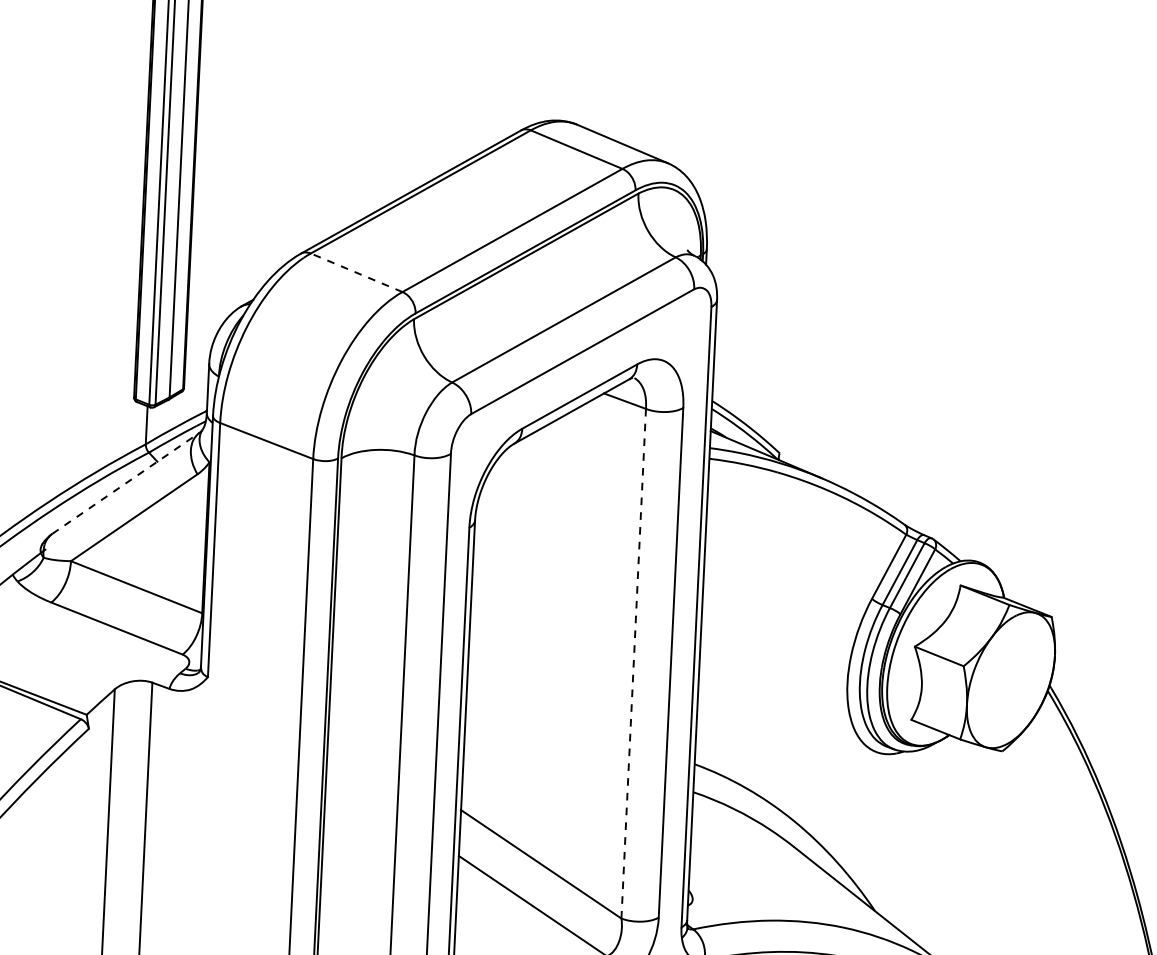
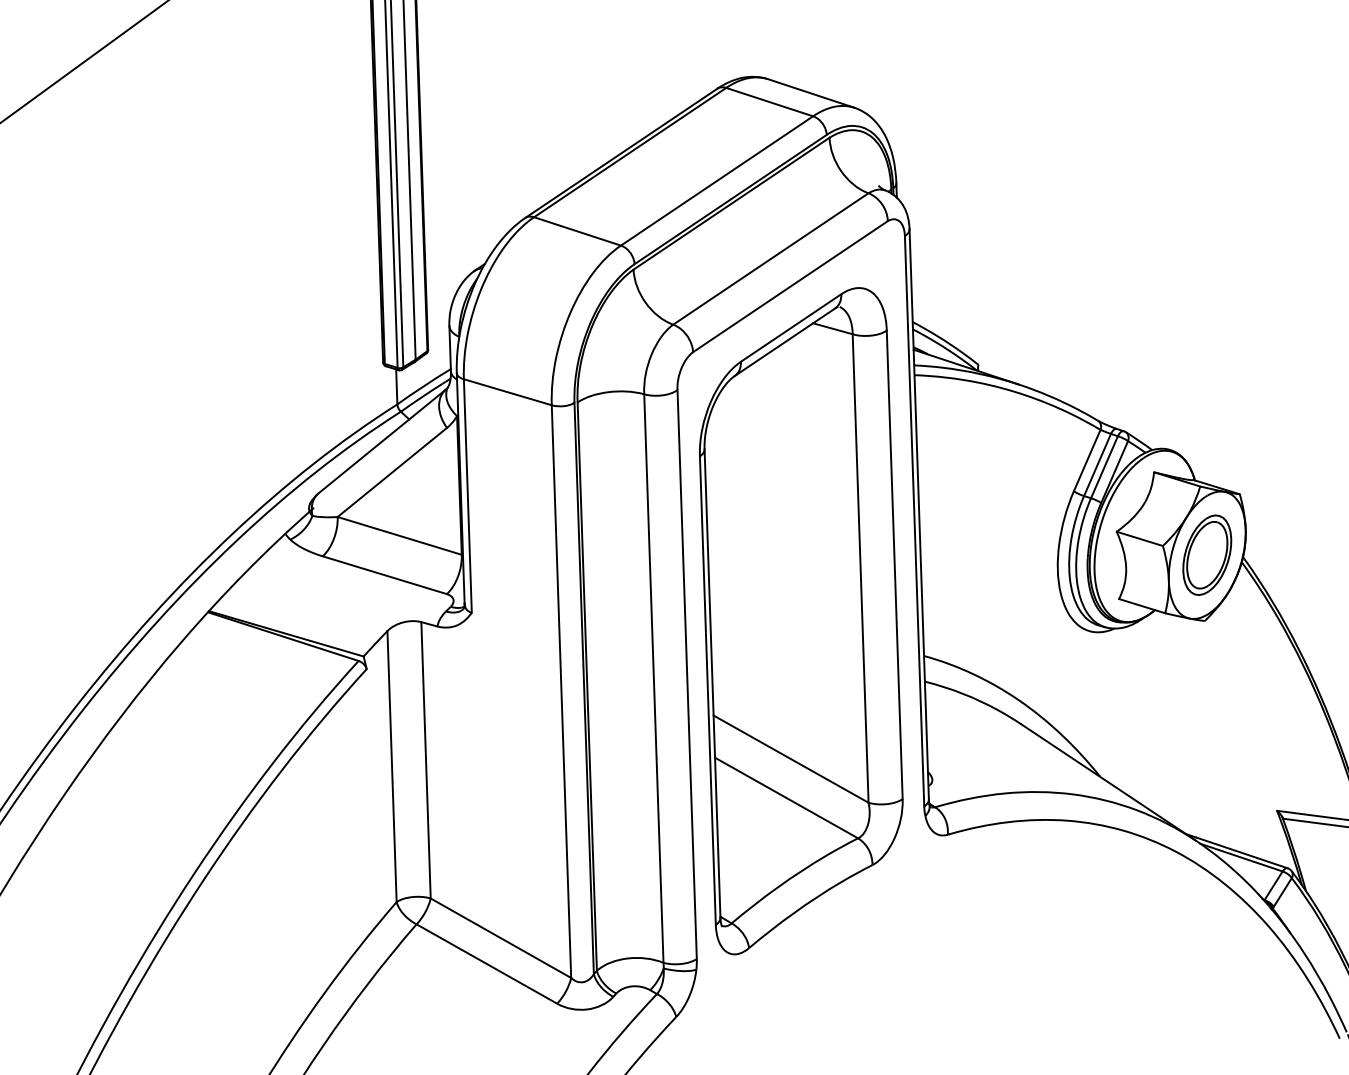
line: (356, 272) -> (577, 231), dashed -> solid
line: (126, 483) -> (382, 441), dashed -> solid
line: (633, 664) -> (860, 569), dashed -> solid
part: (1011, 679) -> (1207, 554), added

